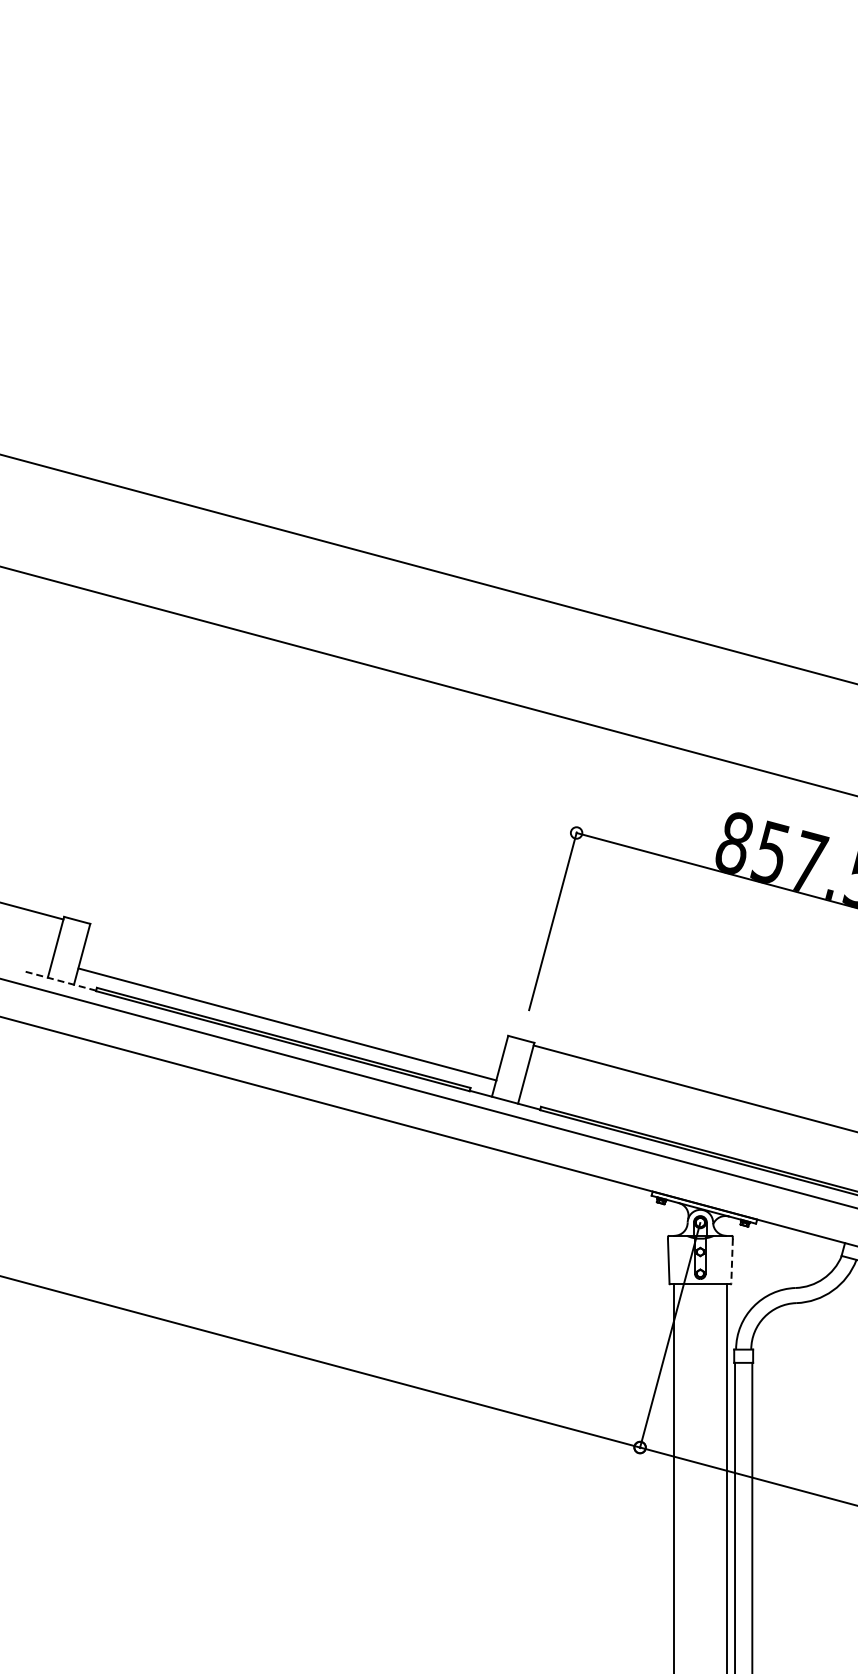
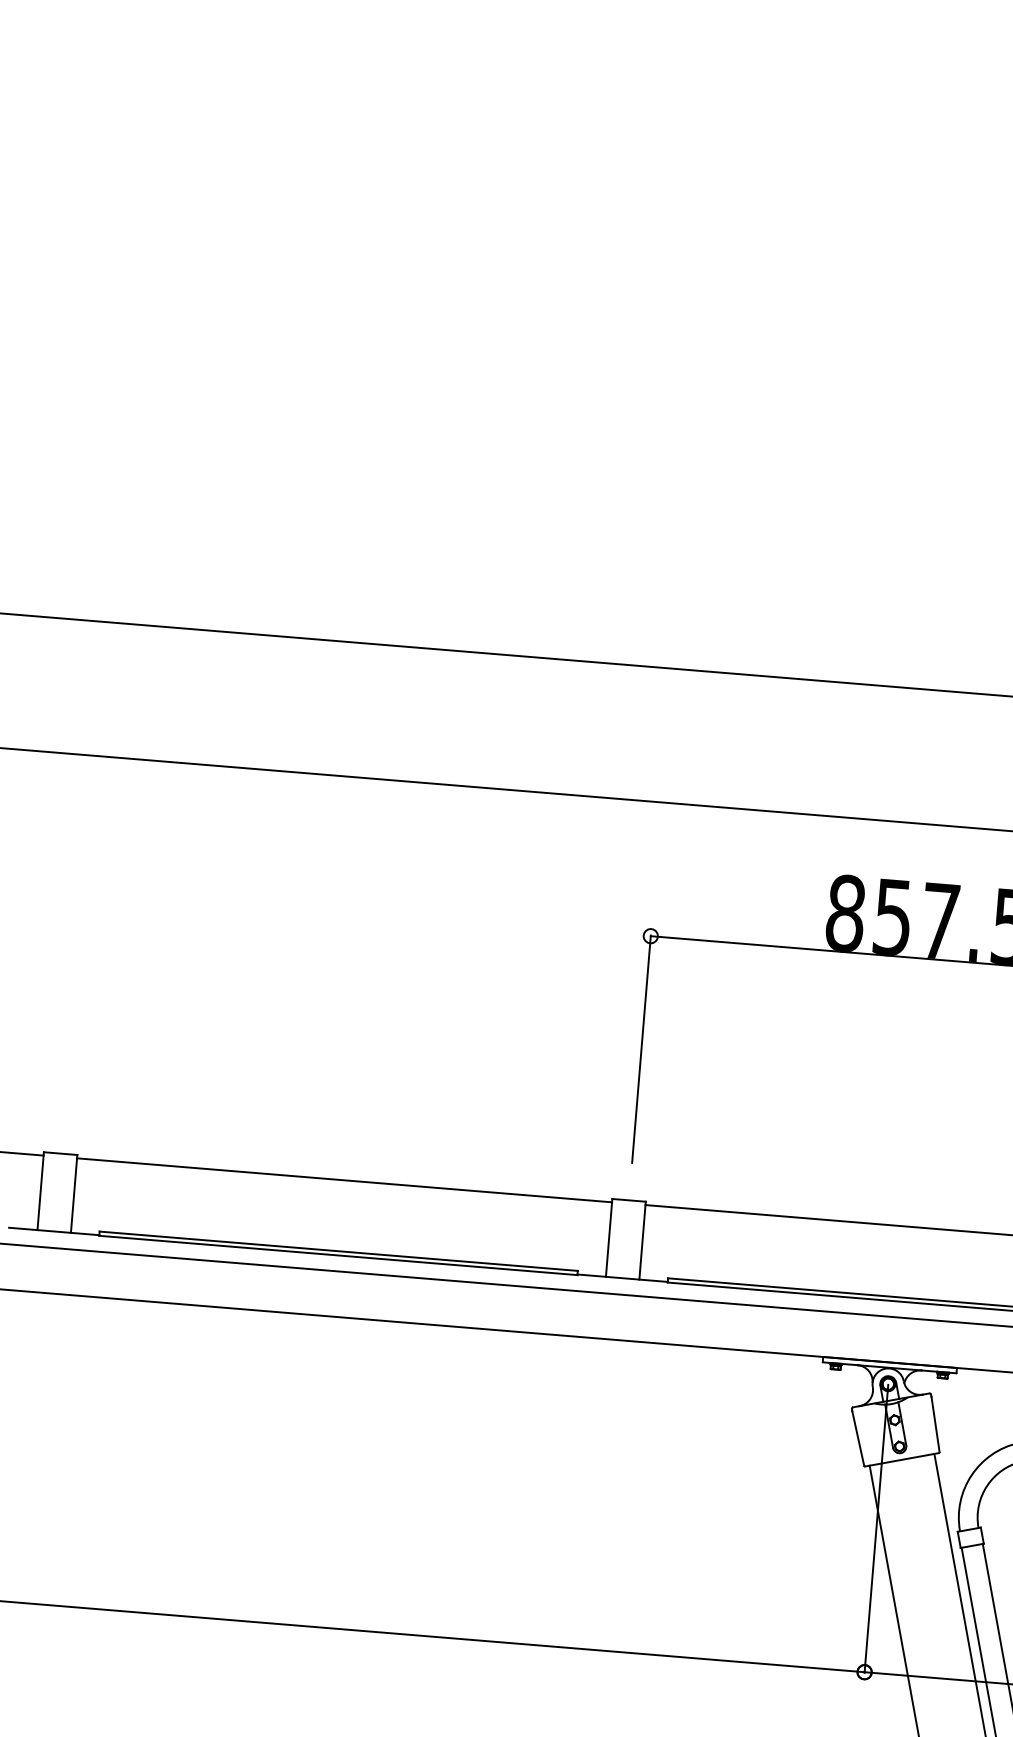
line: (60, 981) -> (53, 1231), dashed -> solid
line: (287, 1024) -> (344, 1180), moved
line: (732, 1261) -> (936, 1424), dashed -> solid

